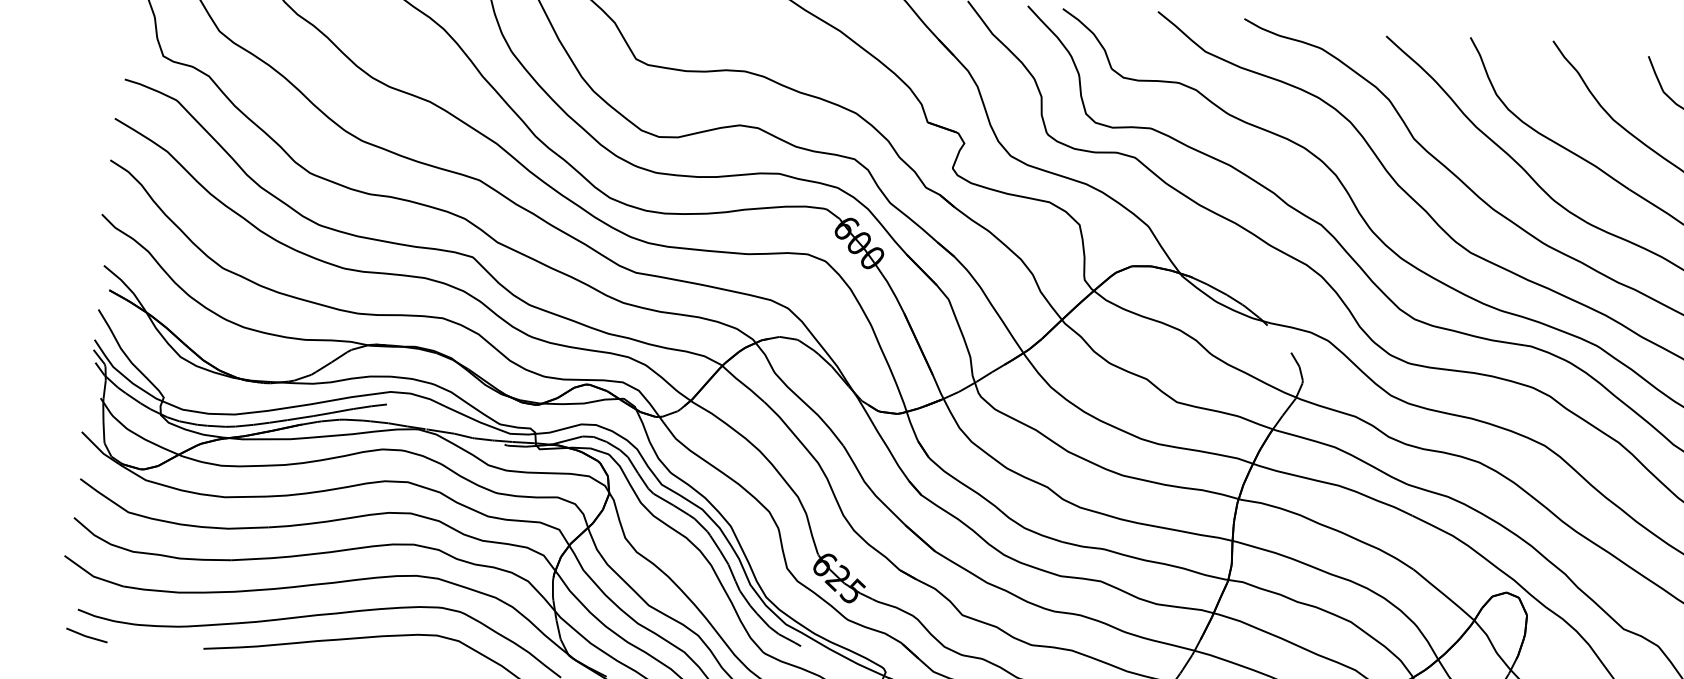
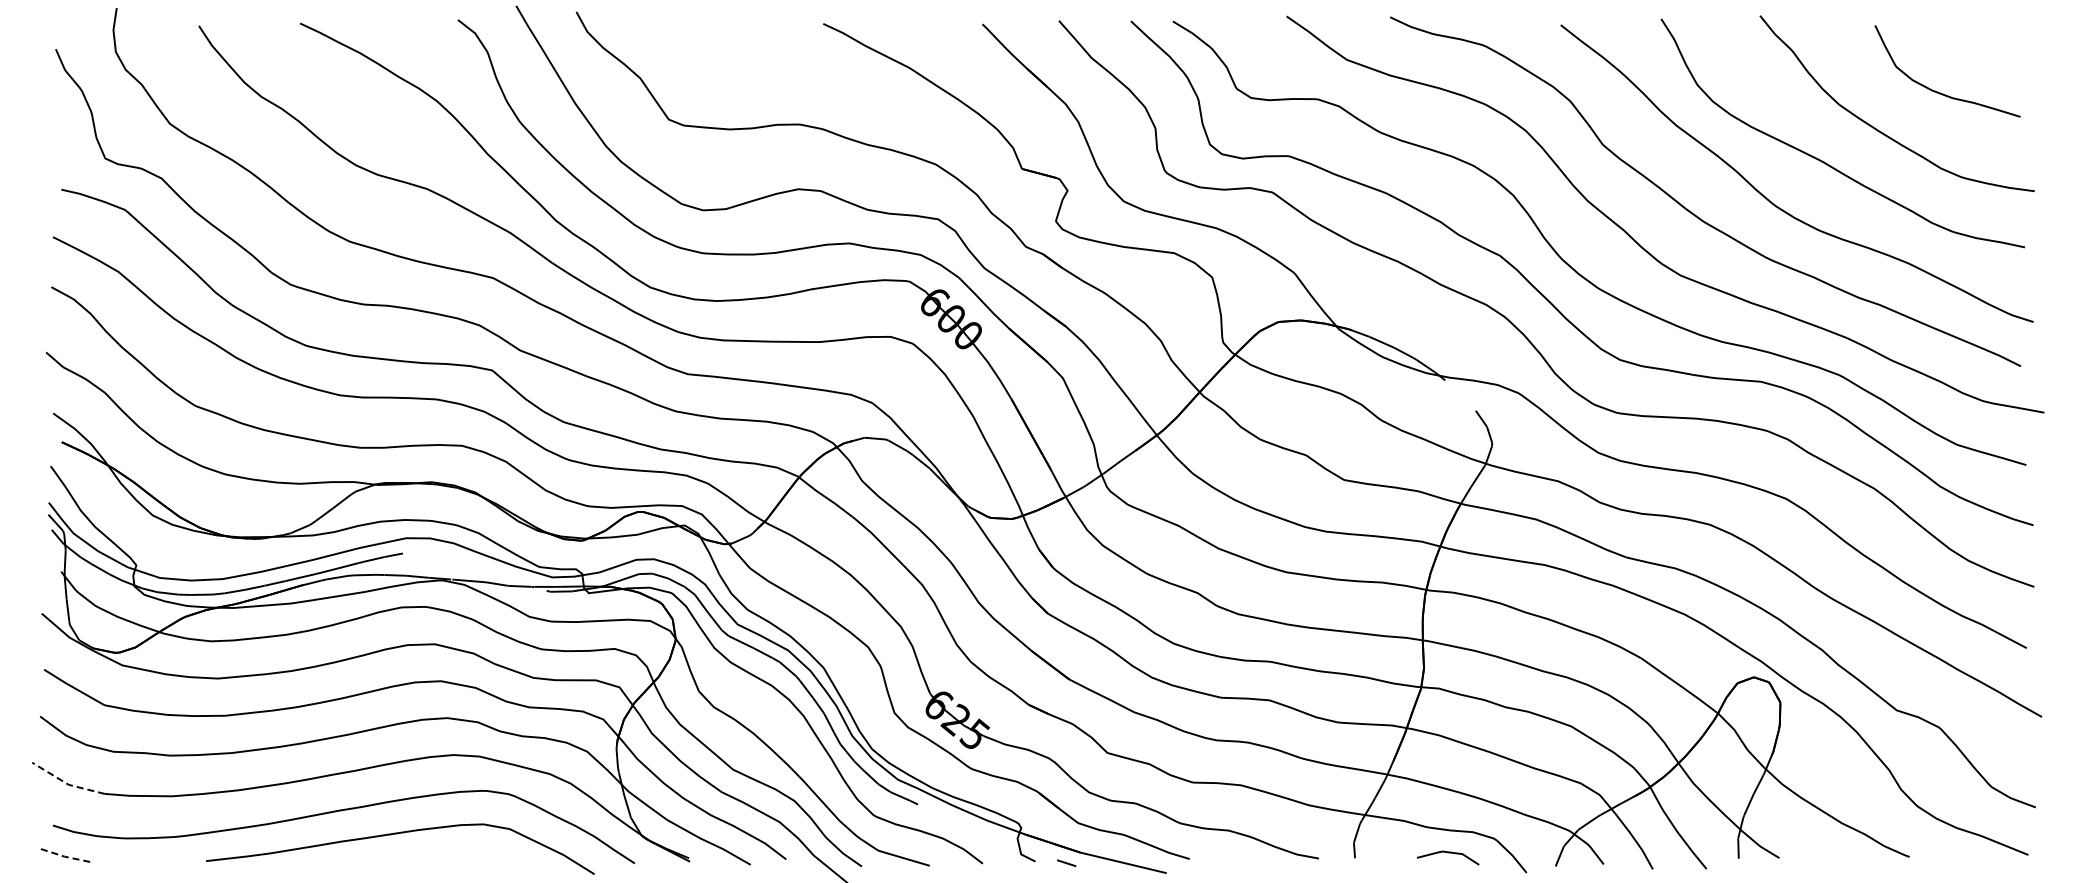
line: (92, 575) -> (67, 783), solid -> dashed
line: (86, 636) -> (65, 856), solid -> dashed

